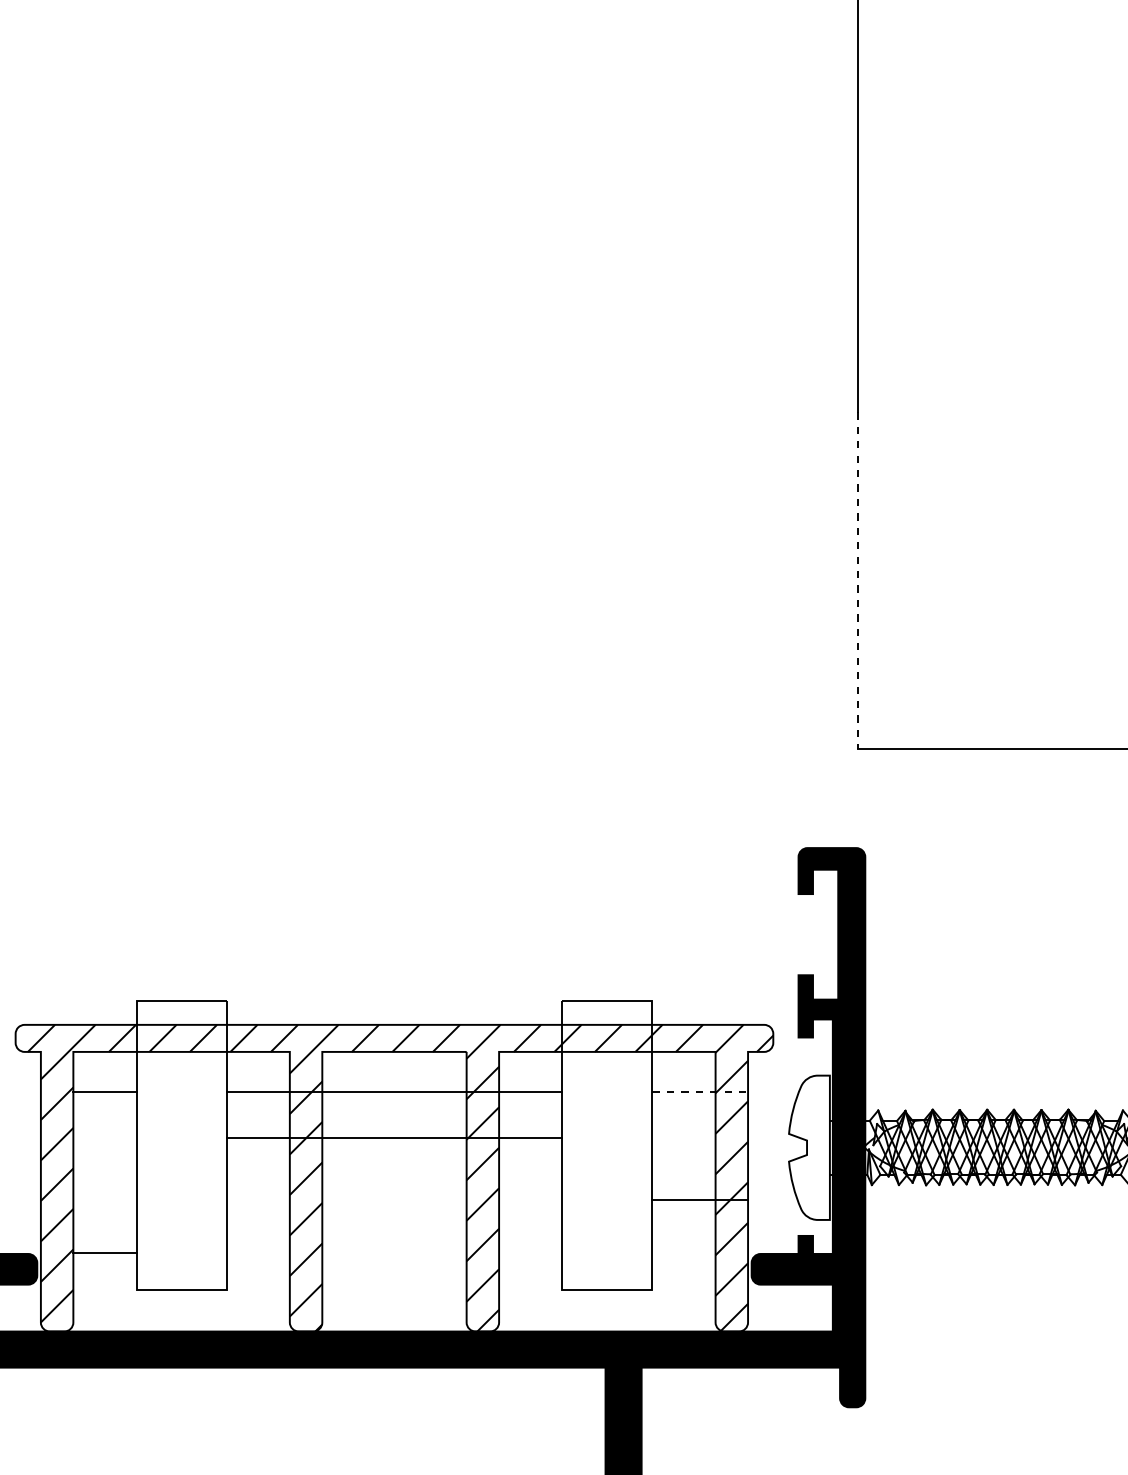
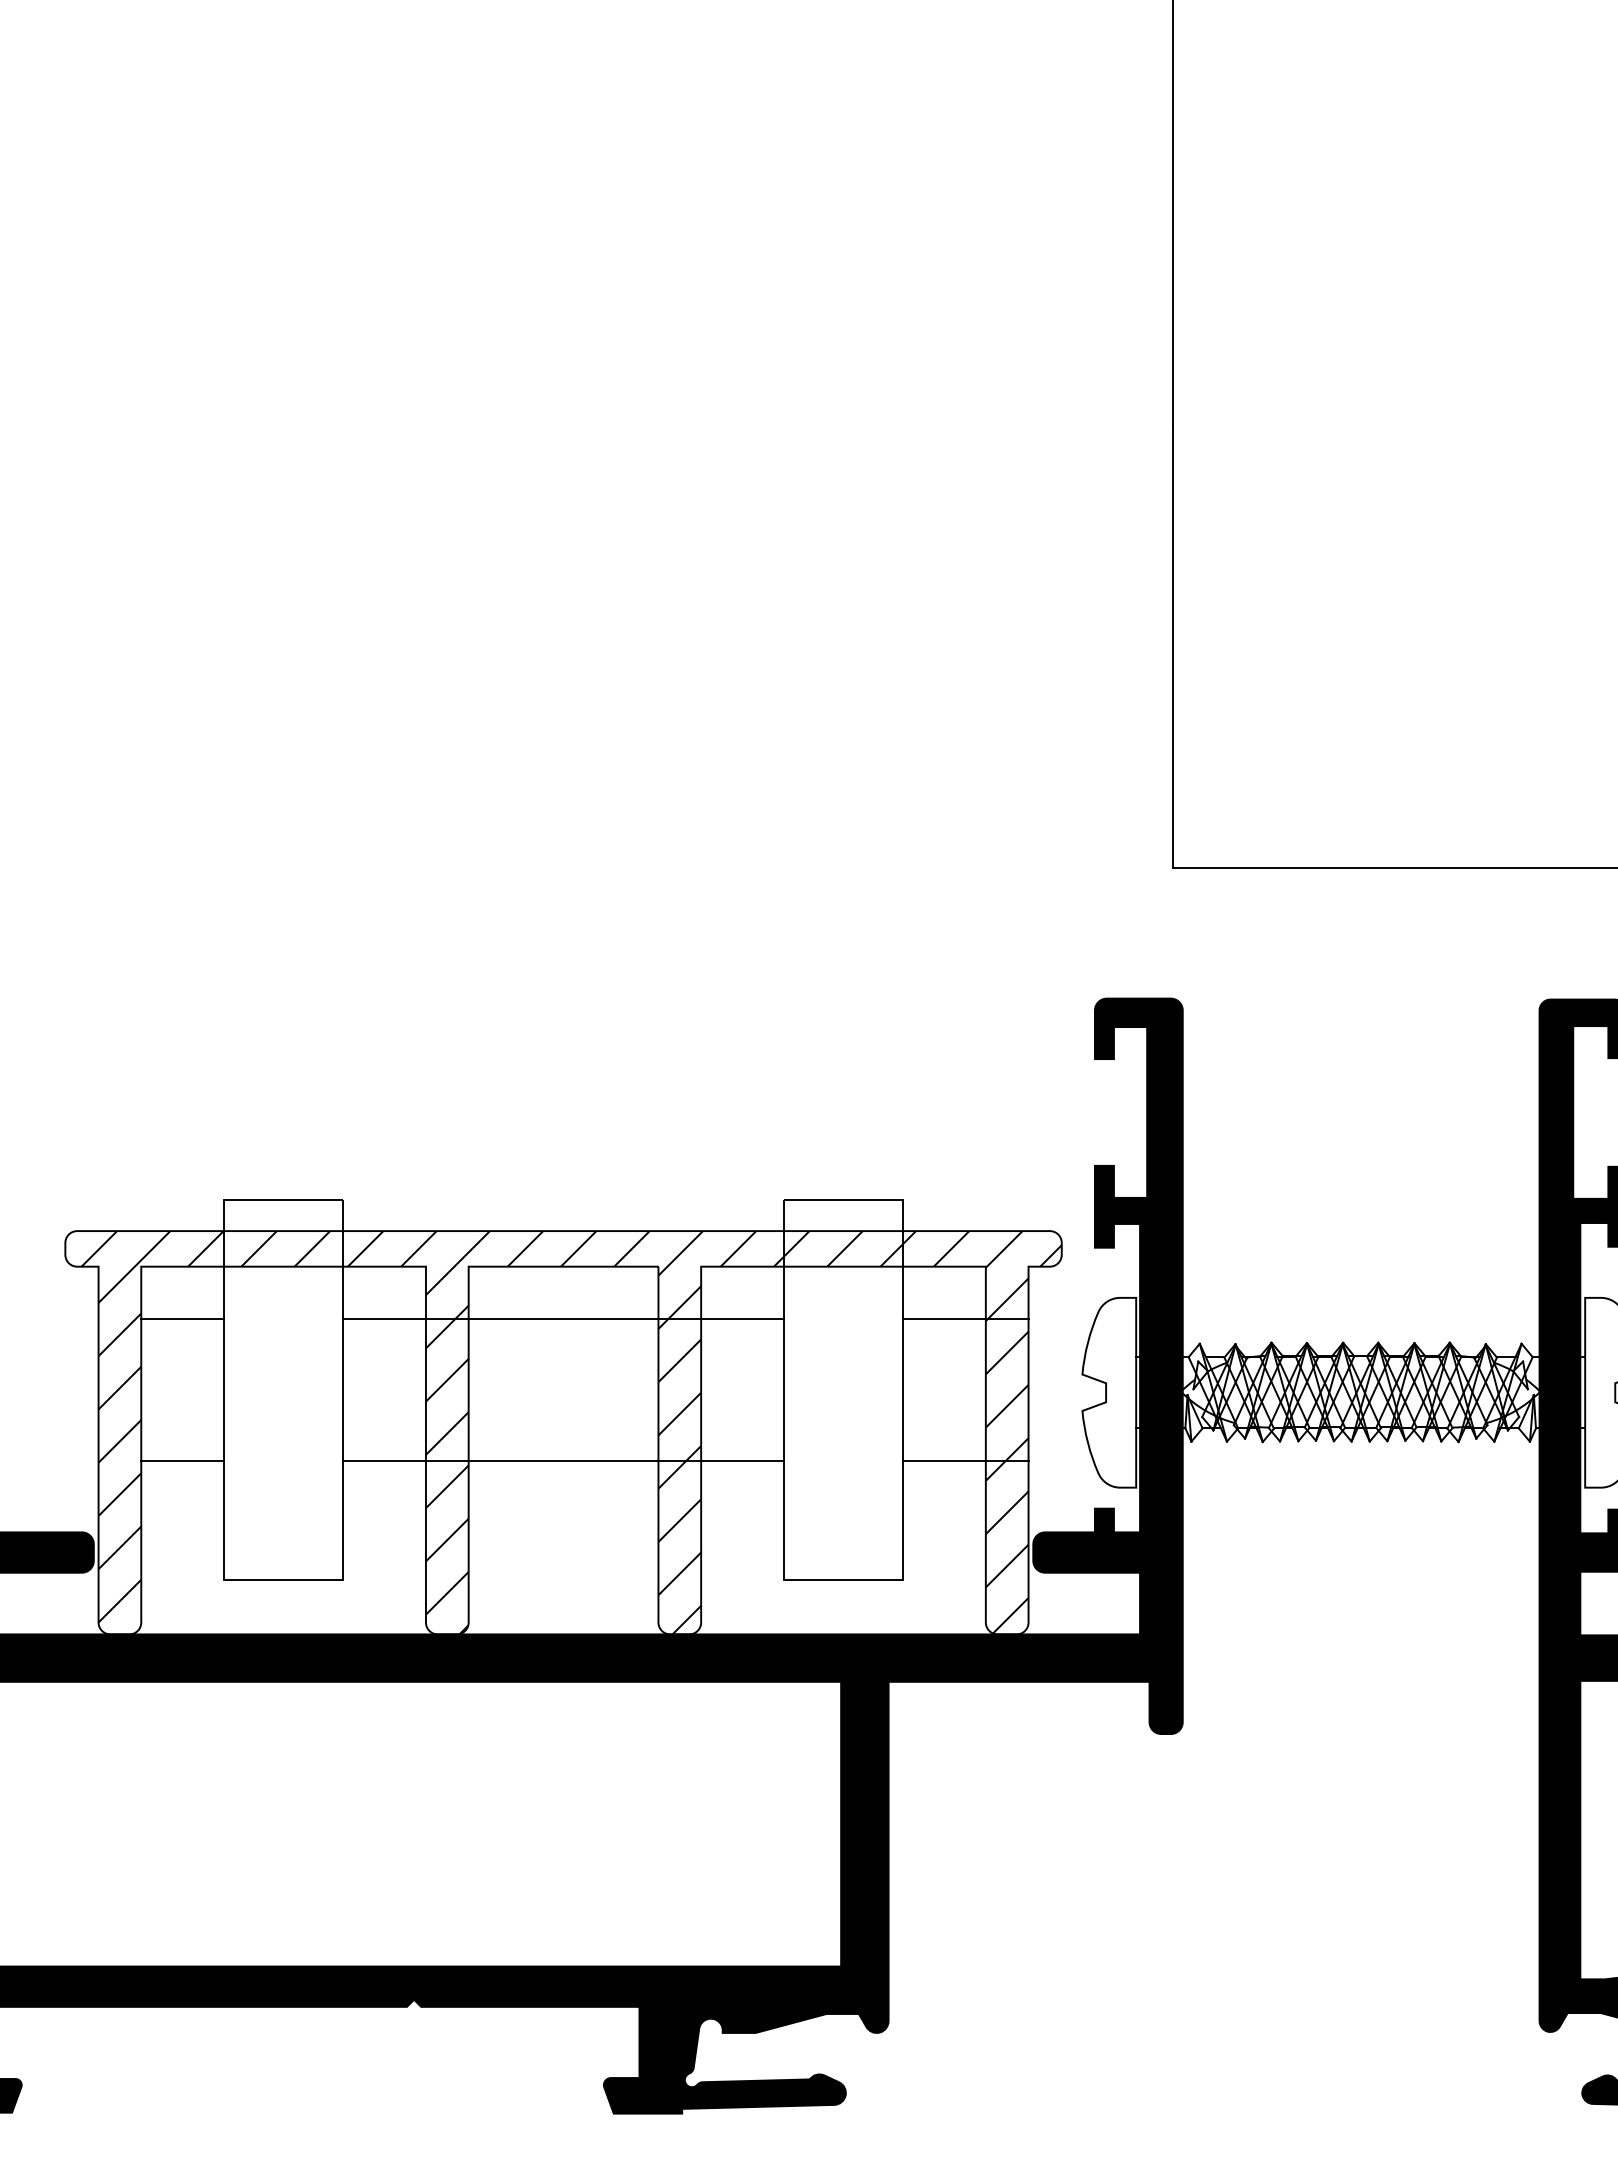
line: (858, 581) -> (1173, 647), dashed -> solid
line: (700, 1091) -> (965, 1318), dashed -> solid
line: (394, 1137) -> (563, 1461), moved
line: (104, 1253) -> (182, 1461), moved

